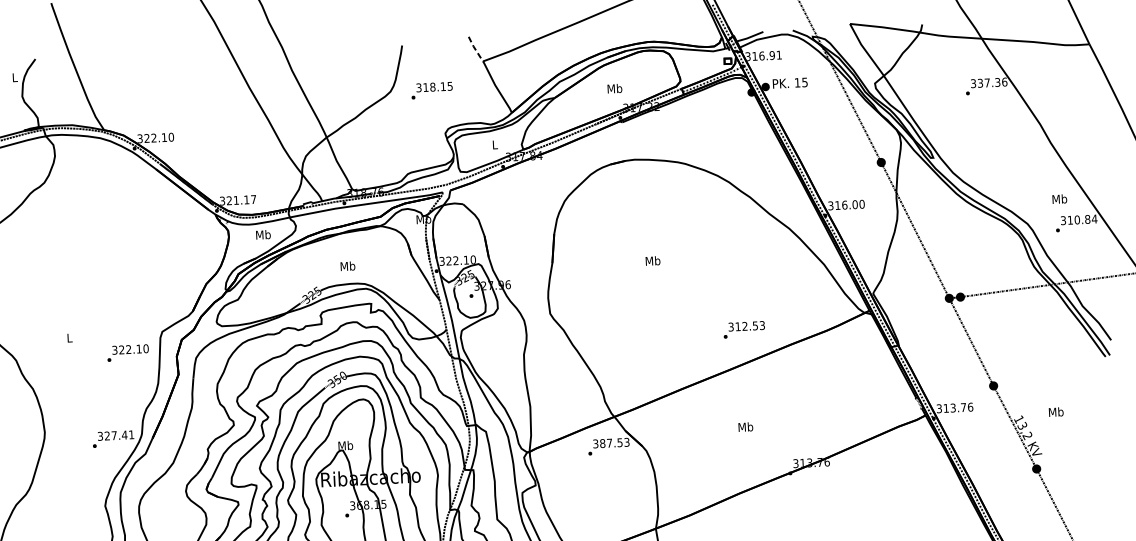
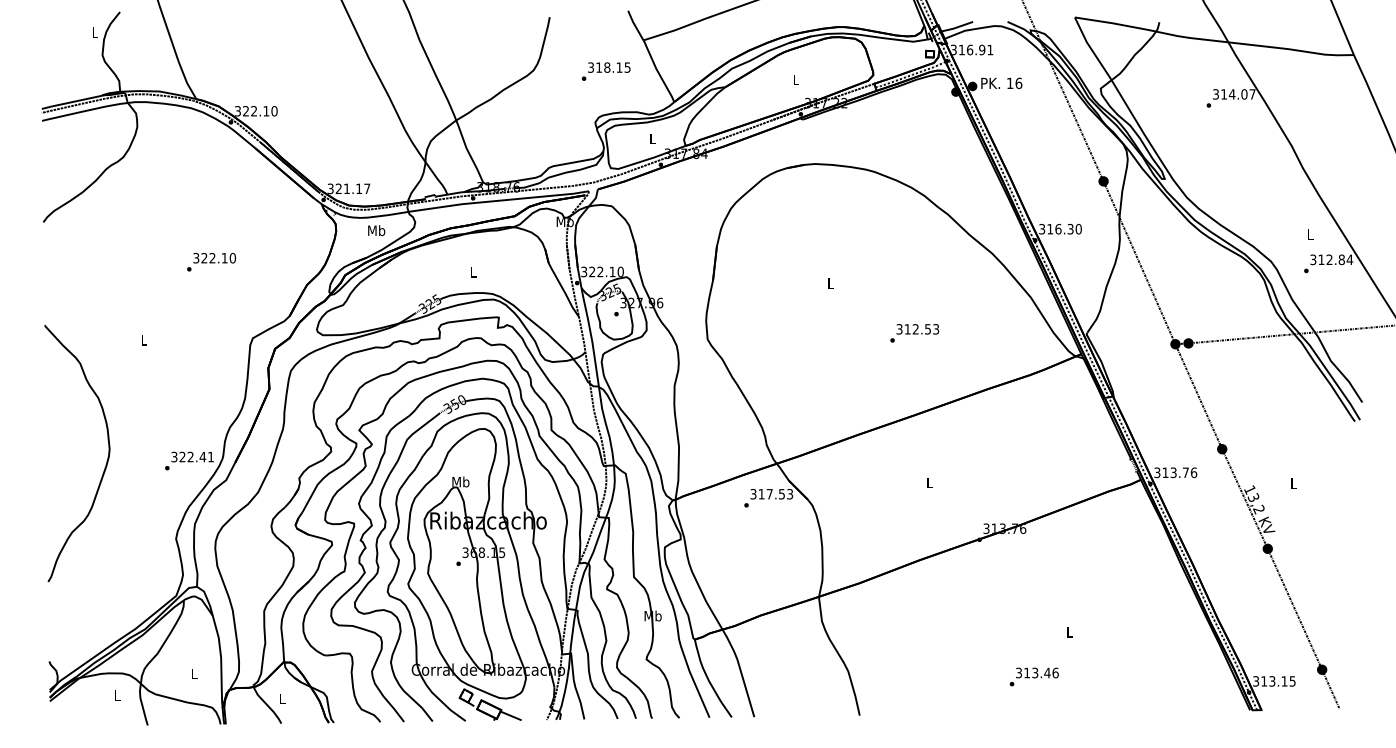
line: (474, 49) -> (634, 25), dashed -> solid
text: (804, 82) -> (1018, 83), 15 -> 16
text: (992, 82) -> (1238, 94), 337.36 -> 314.07
text: (614, 88) -> (795, 79), Mb -> L
text: (432, 90) -> (606, 71), moved
text: (1059, 199) -> (1309, 234), Mb -> L
text: (855, 204) -> (1070, 229), 316.00 -> 316.30
text: (1077, 219) -> (1329, 259), 310.84 -> 312.84
text: (652, 260) -> (830, 283), Mb -> L
text: (347, 265) -> (473, 271), Mb -> L
text: (744, 330) -> (914, 333), moved
text: (128, 353) -> (211, 262), moved
text: (1055, 412) -> (1293, 483), Mb -> L
text: (745, 426) -> (929, 482), Mb -> L
text: (114, 435) -> (190, 456), 327.41 -> 322.41
text: (602, 443) -> (761, 494), 387.53 -> 317.53

